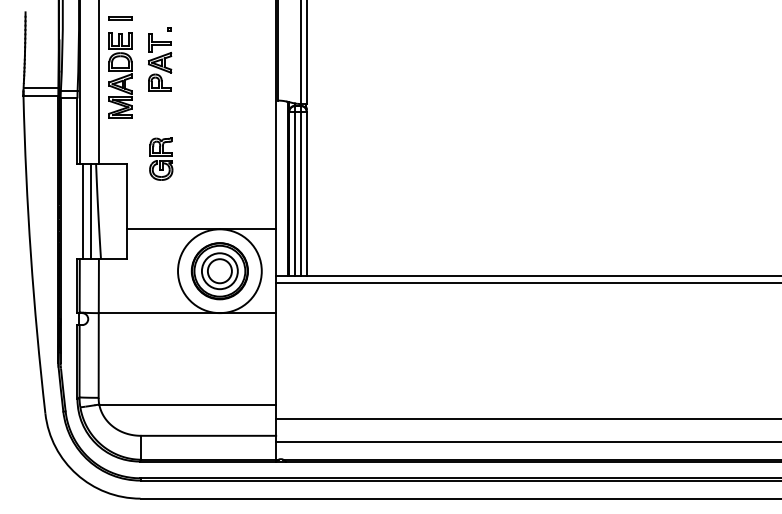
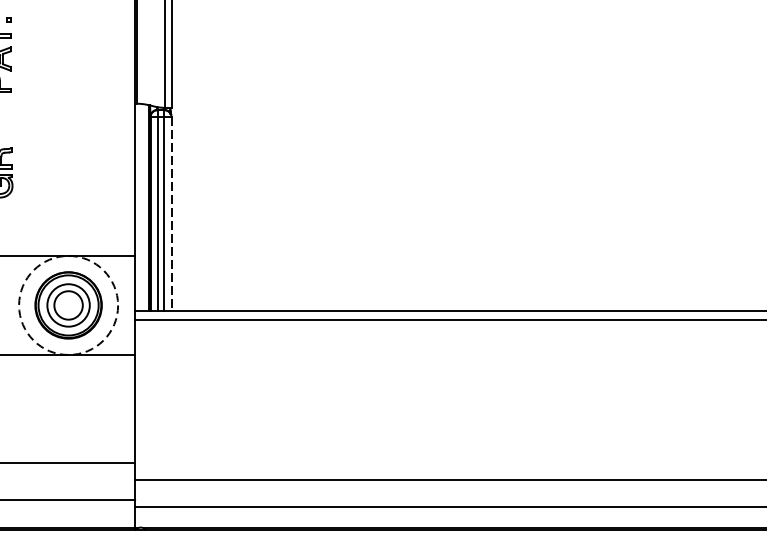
line: (306, 194) -> (170, 214), solid -> dashed
circle: (219, 271) -> (68, 305), solid -> dashed

